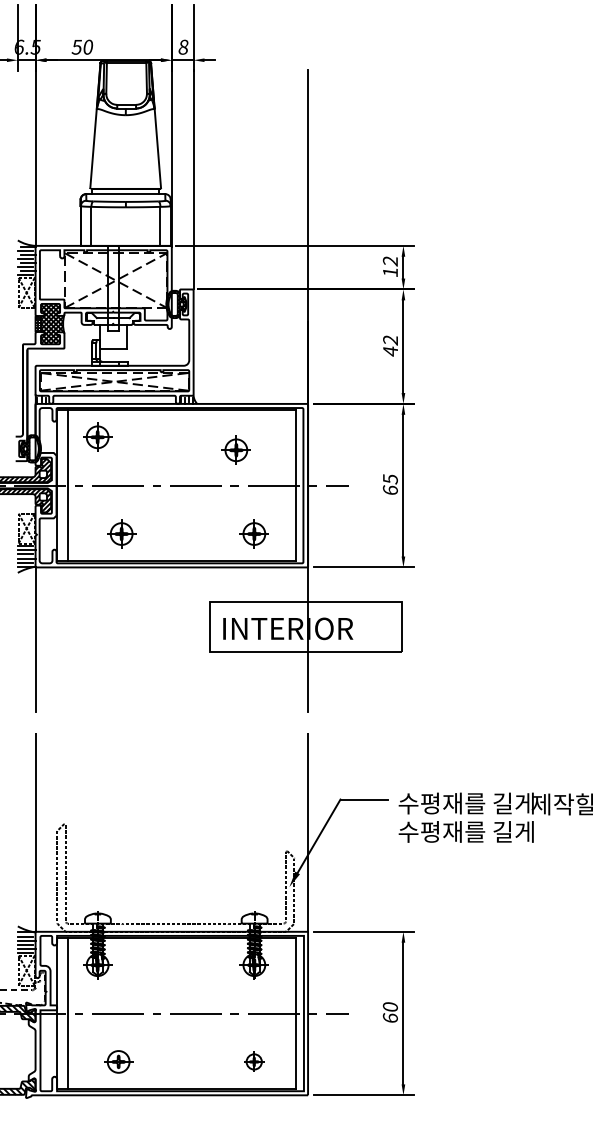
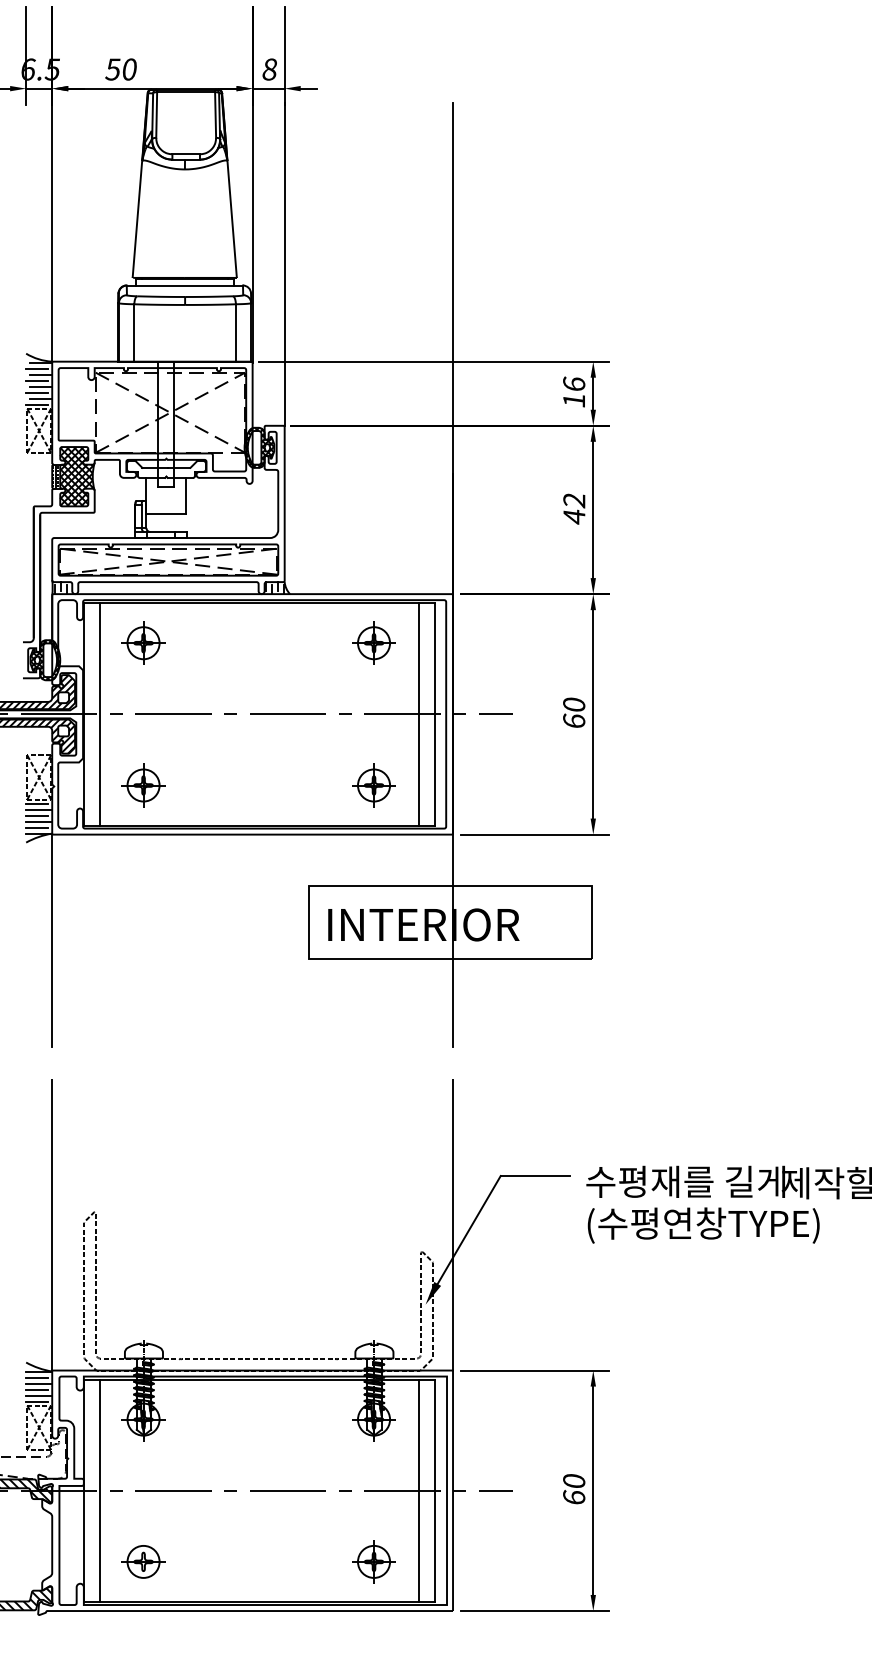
text: (389, 261) -> (572, 384), 12 -> 16
part: (235, 449) -> (372, 642), moved
text: (389, 479) -> (572, 705), 65 -> 60
line: (284, 485) -> (418, 714), added
part: (121, 533) -> (143, 784), moved
text: (477, 833) -> (702, 1225), 수평재를 길게 -> (수평연창TYPE)
line: (284, 1013) -> (418, 1490), added
part: (118, 1061) -> (143, 1561), moved
part: (253, 1061) -> (372, 1561), size x1.43

